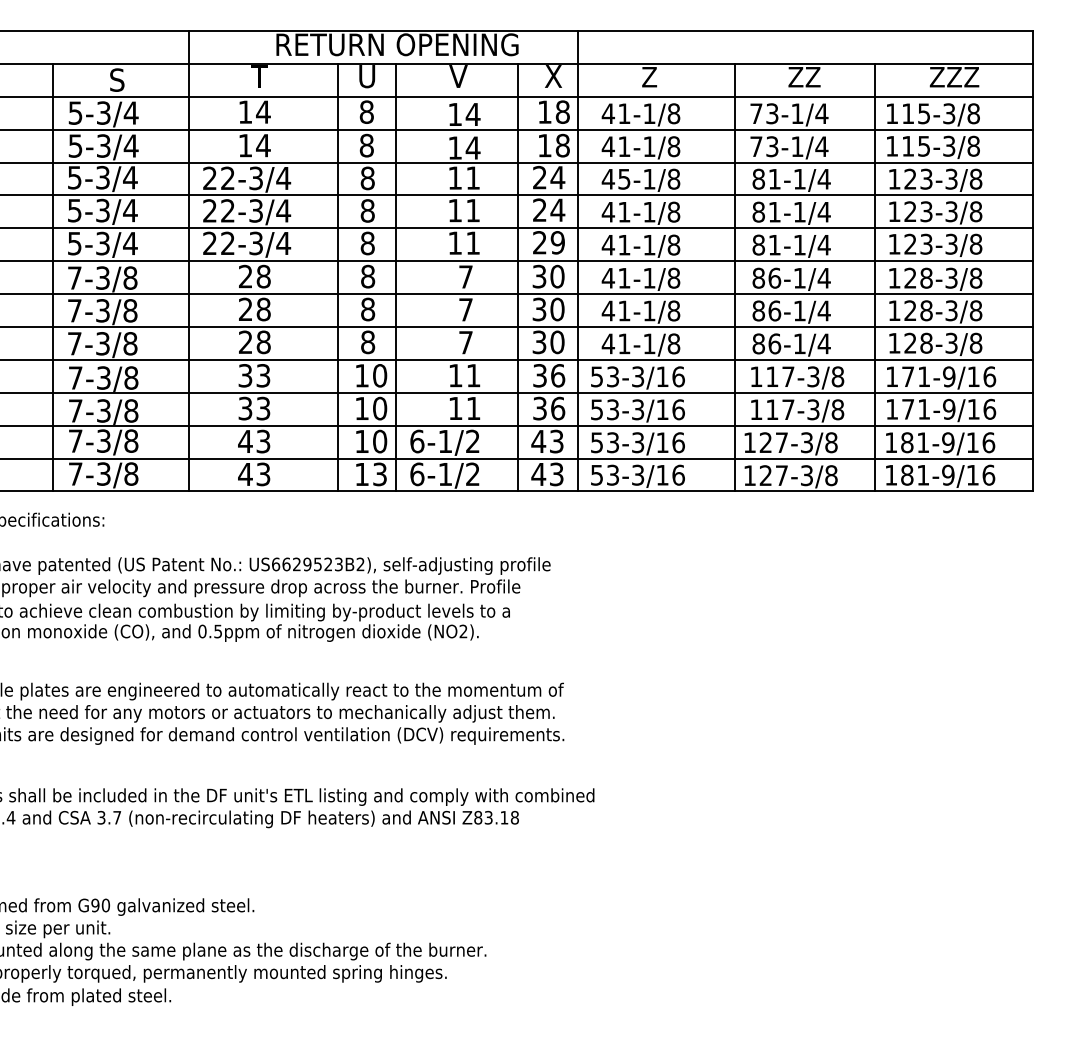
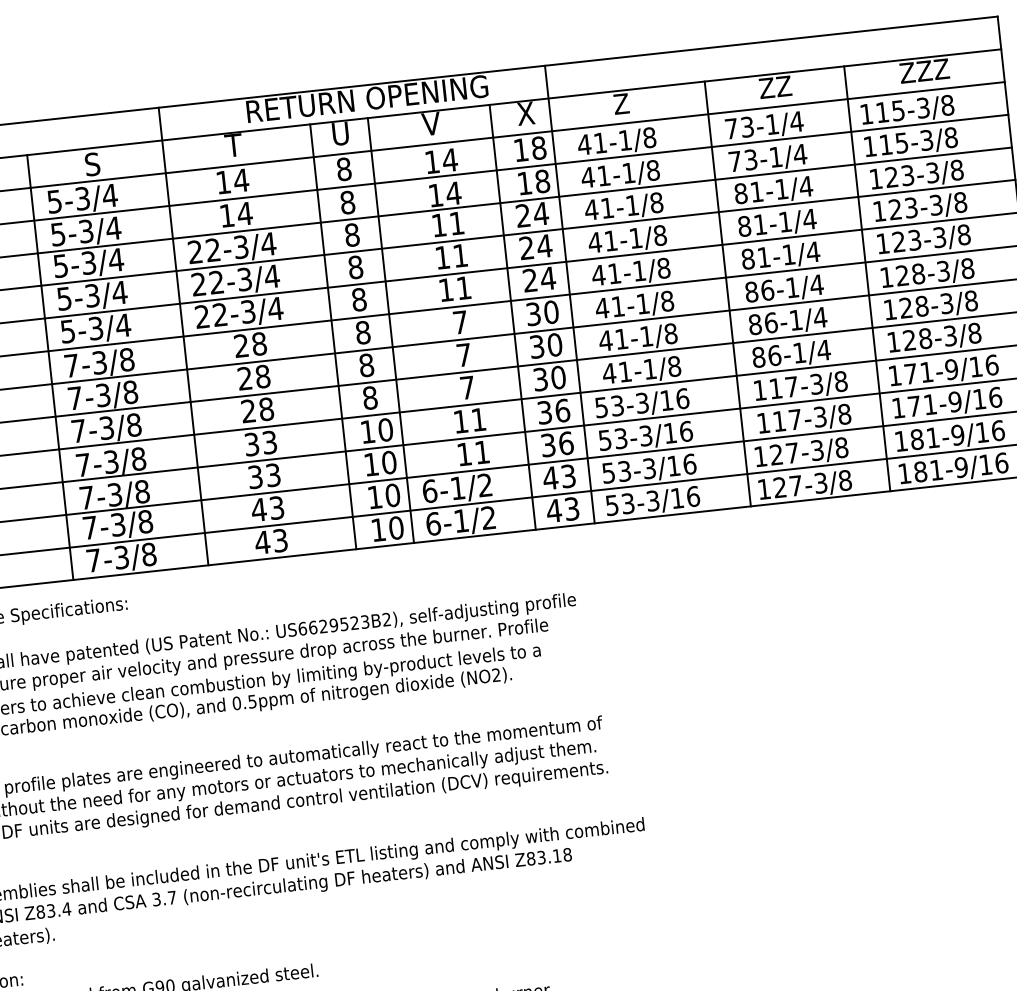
text: (624, 179) -> (607, 208), 45-1/8 -> 41-1/8
text: (557, 242) -> (547, 278), 29 -> 24
text: (380, 474) -> (396, 528), 13 -> 10

